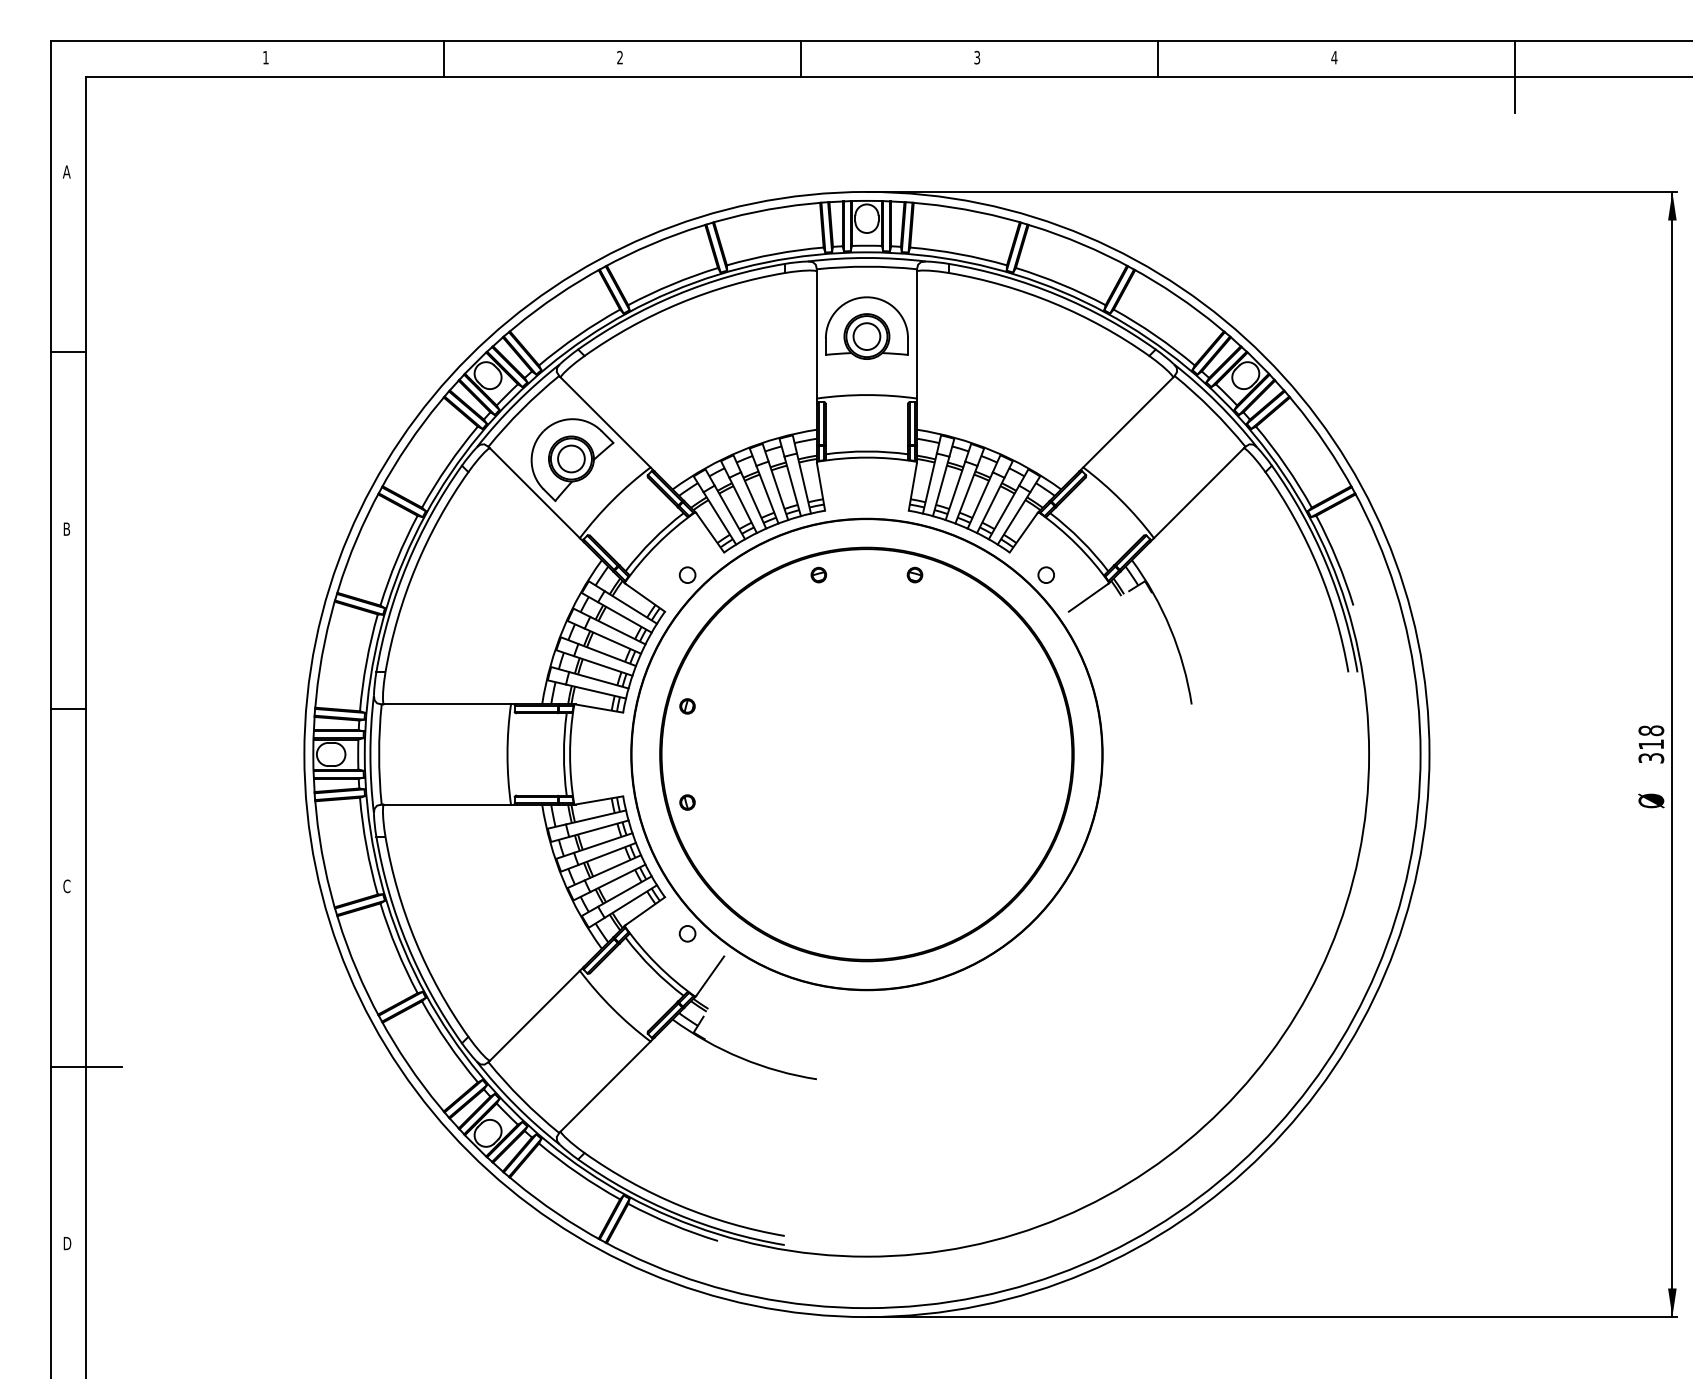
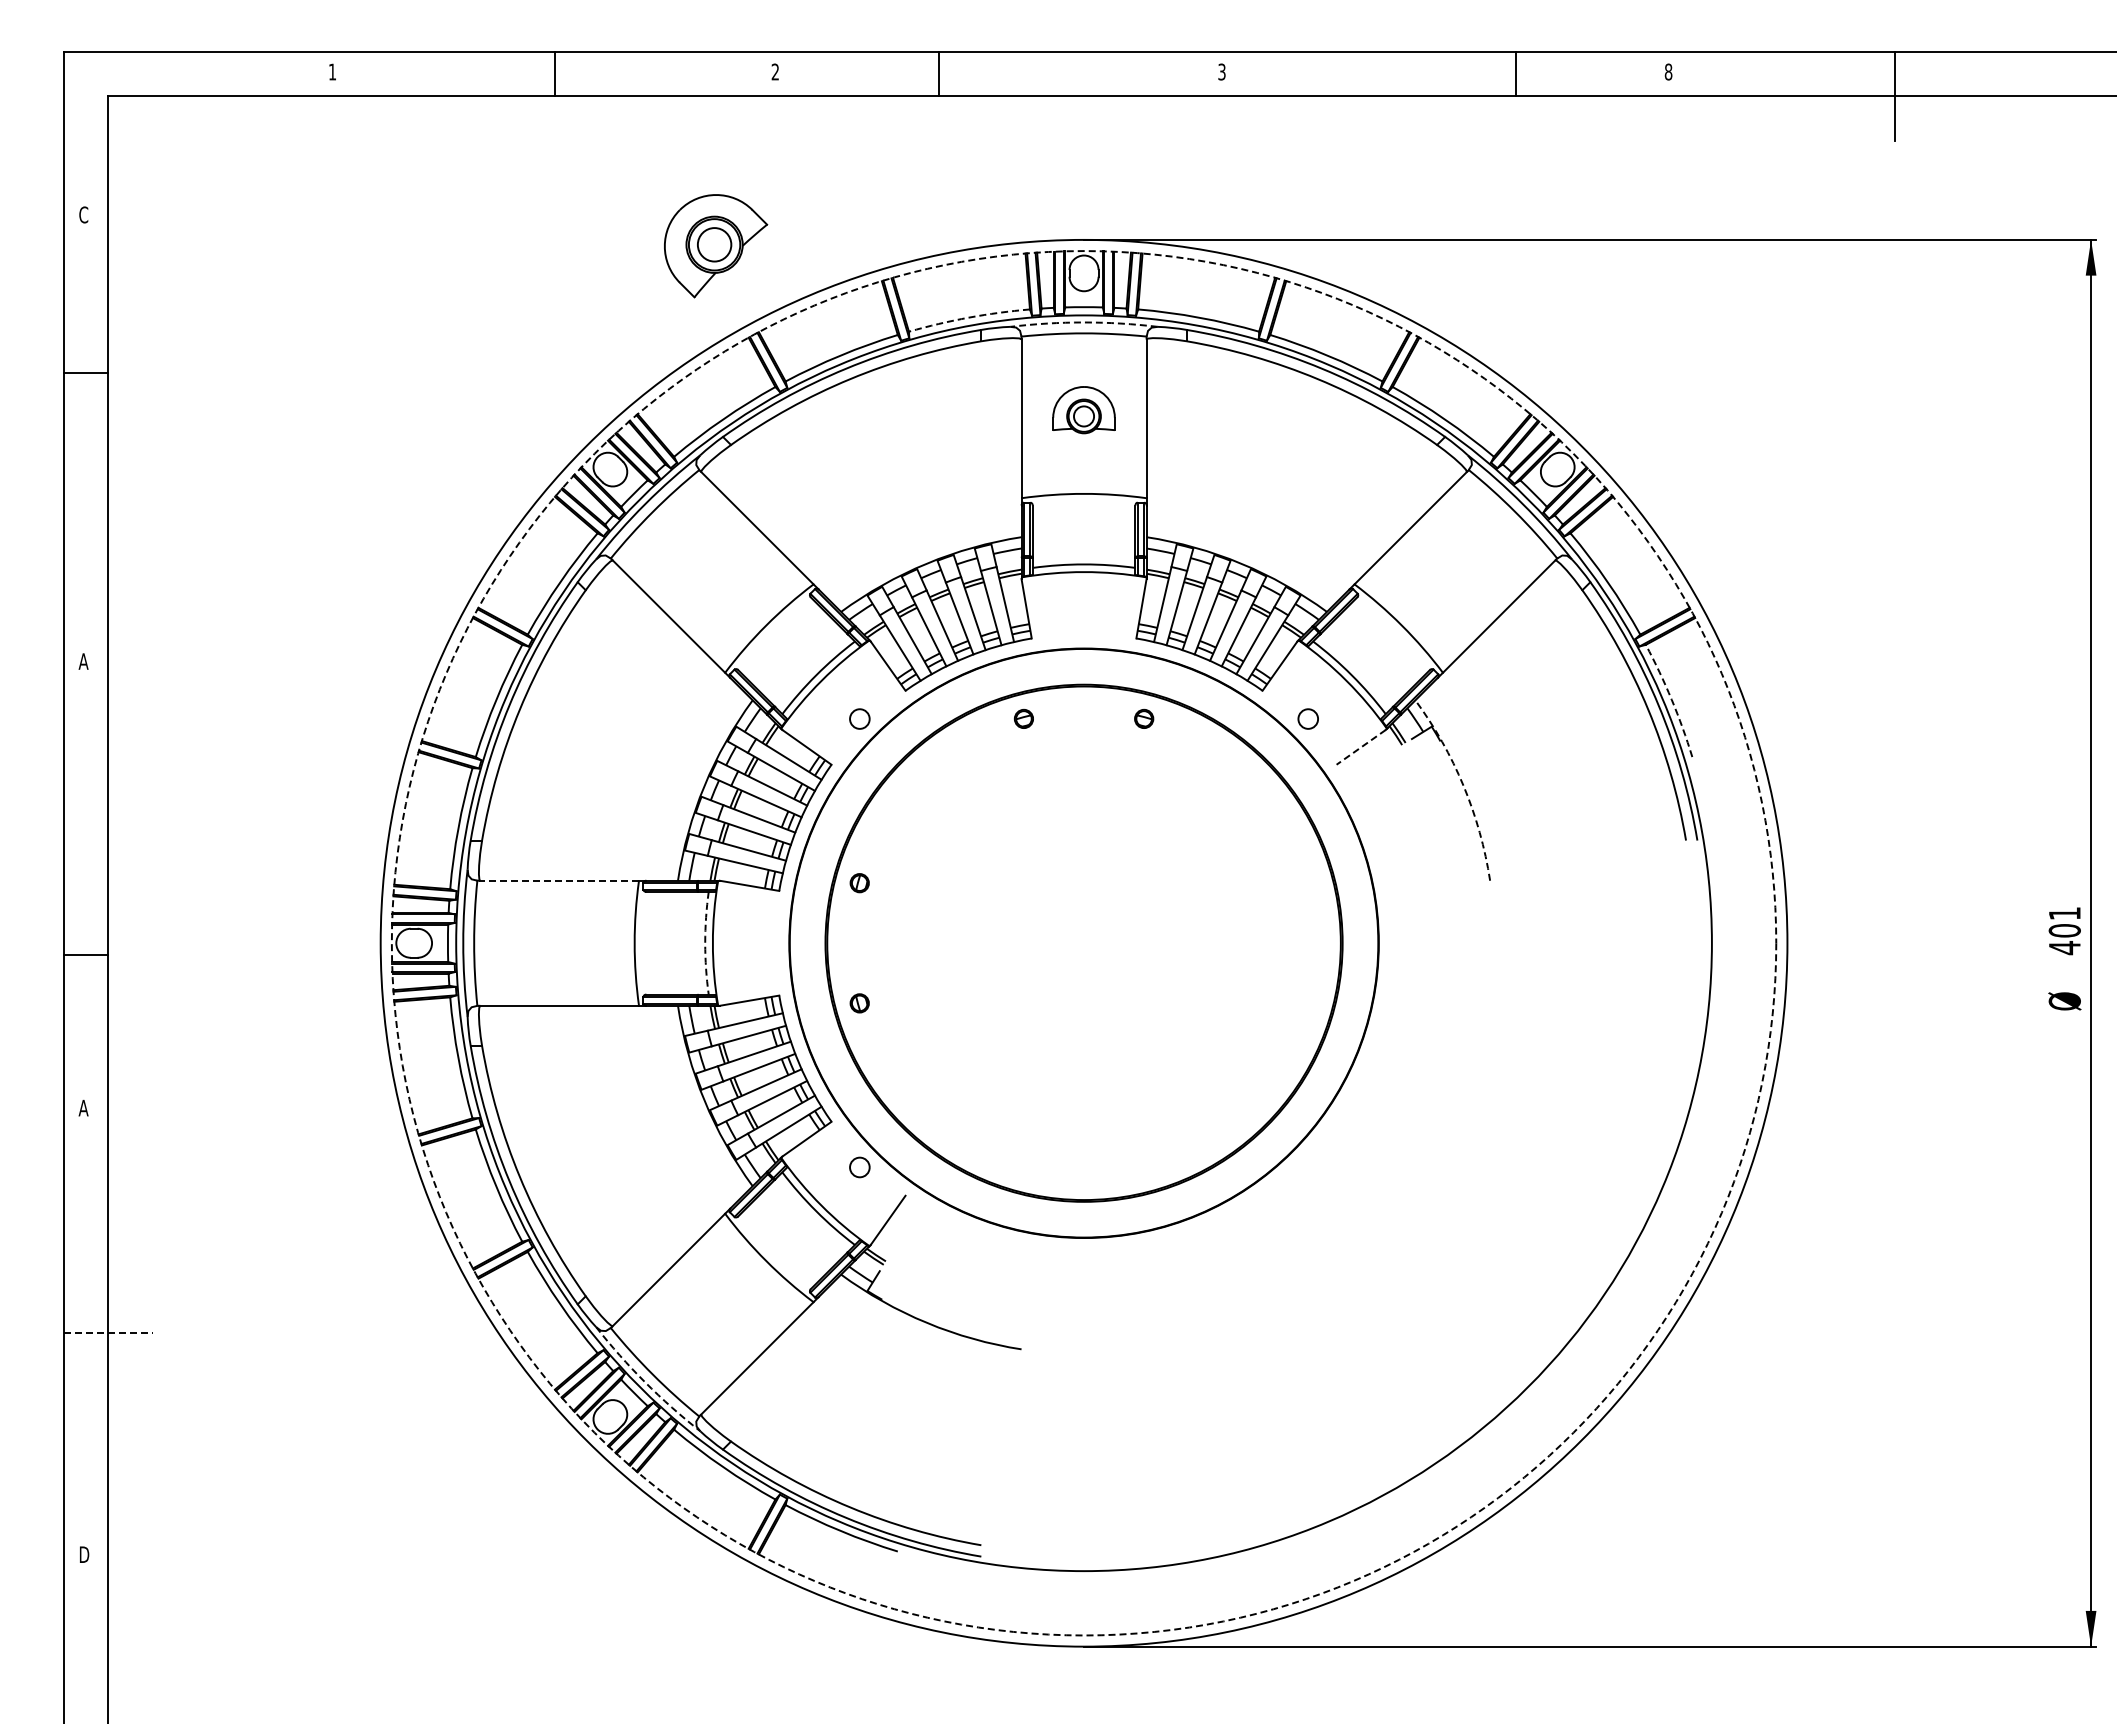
text: (1334, 57) -> (1668, 71), 4 -> 8
line: (800, 58) -> (939, 73), moved
line: (1157, 58) -> (1515, 73), moved
text: (66, 171) -> (83, 214), A -> C
arc: (774, 254) -> (968, 317), solid -> dashed
arc: (867, 258) -> (1084, 322), solid -> dashed
part: (866, 327) -> (1083, 409), size x0.6
line: (68, 352) -> (85, 373), moved
part: (572, 460) -> (716, 246), moved
text: (66, 529) -> (83, 661), B -> A
arc: (1336, 559) -> (1671, 699), solid -> dashed
line: (1088, 597) -> (1360, 747), solid -> dashed
arc: (1170, 629) -> (1463, 786), solid -> dashed
line: (447, 704) -> (559, 880), solid -> dashed
line: (68, 709) -> (85, 954), moved
text: (1651, 744) -> (2064, 930), 318 -> 401
arc: (564, 754) -> (705, 943), solid -> dashed
circle: (866, 754) -> (1083, 943), solid -> dashed
text: (66, 885) -> (83, 1107), C -> A
line: (86, 1066) -> (108, 1333), solid -> dashed
arc: (516, 1105) -> (645, 1382), solid -> dashed

